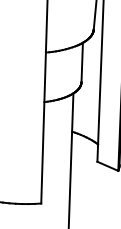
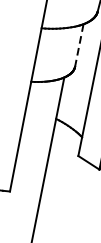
line: (82, 62) -> (79, 45), solid -> dashed

